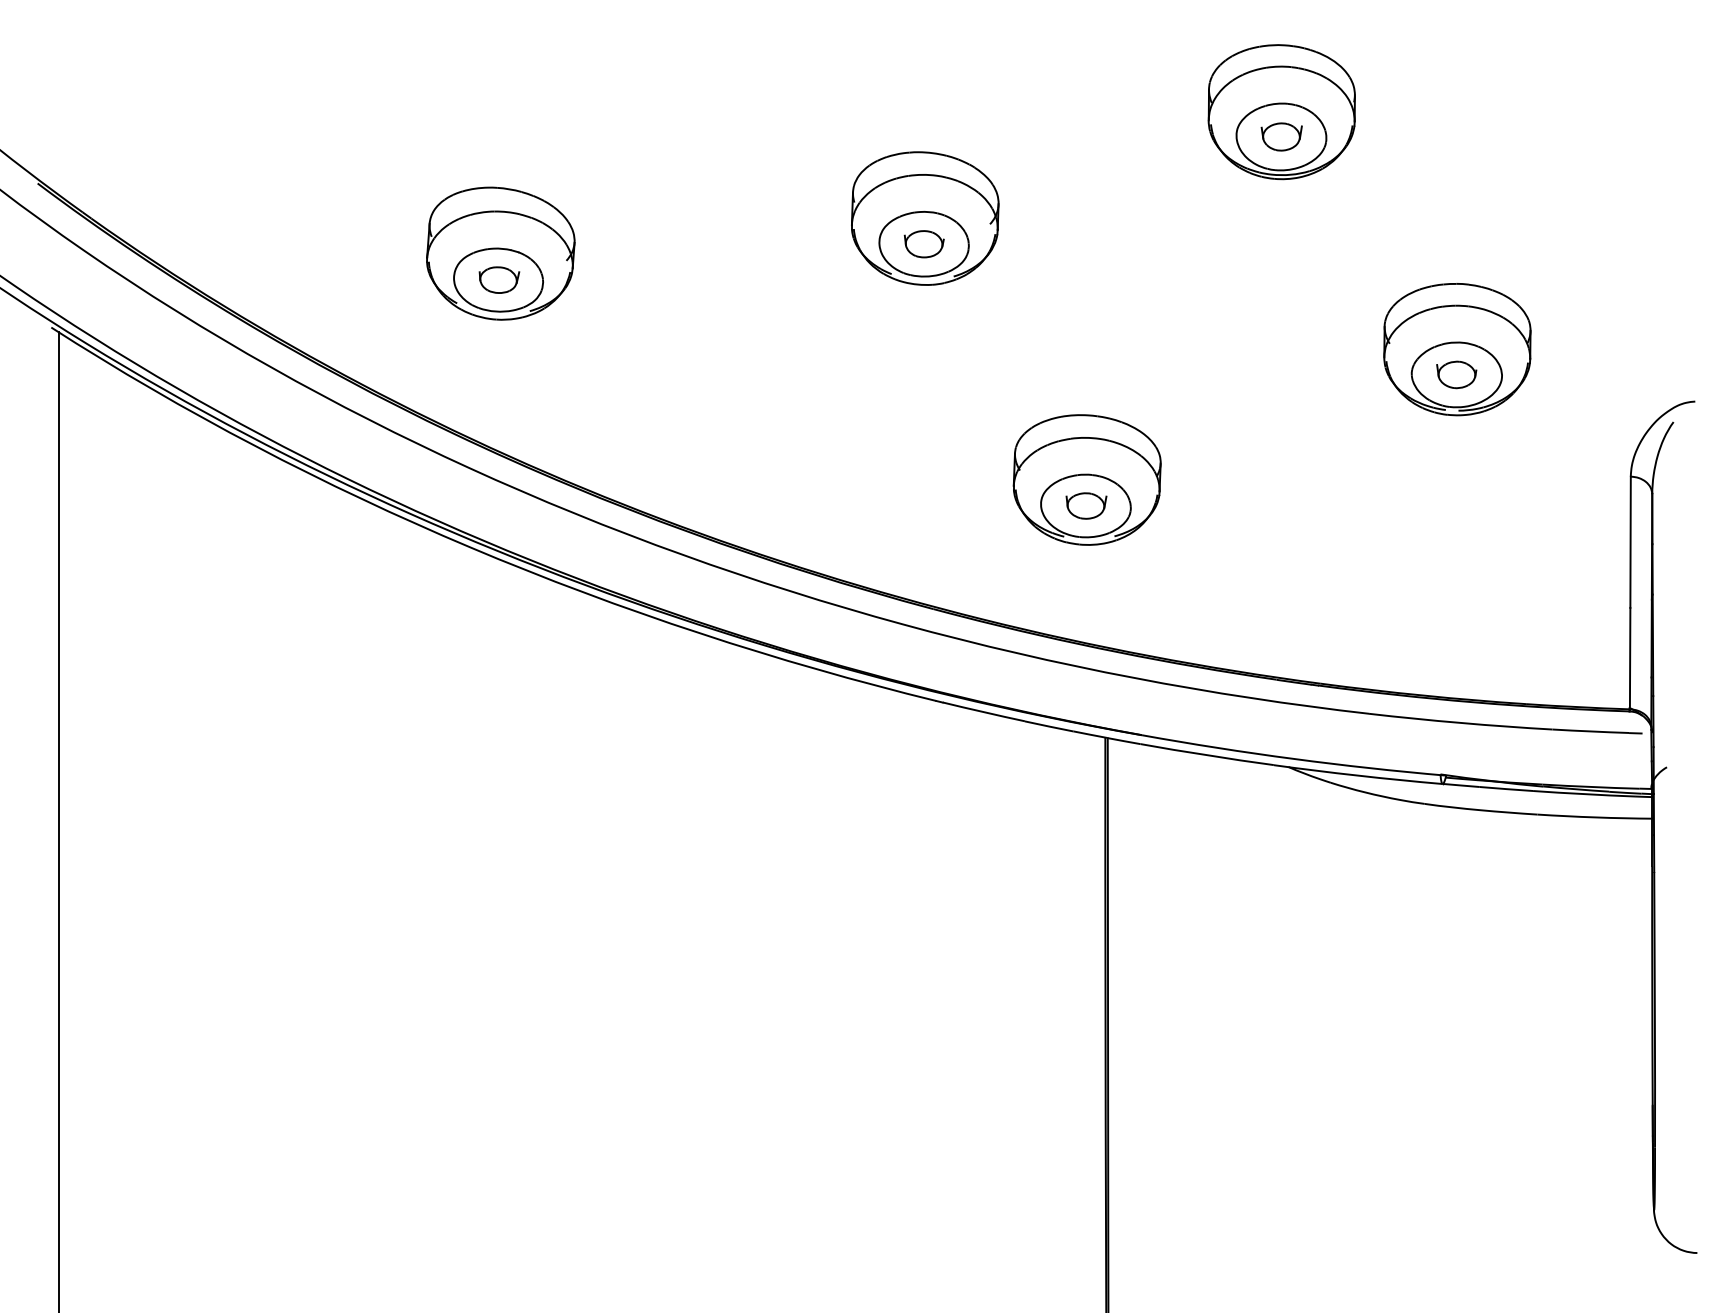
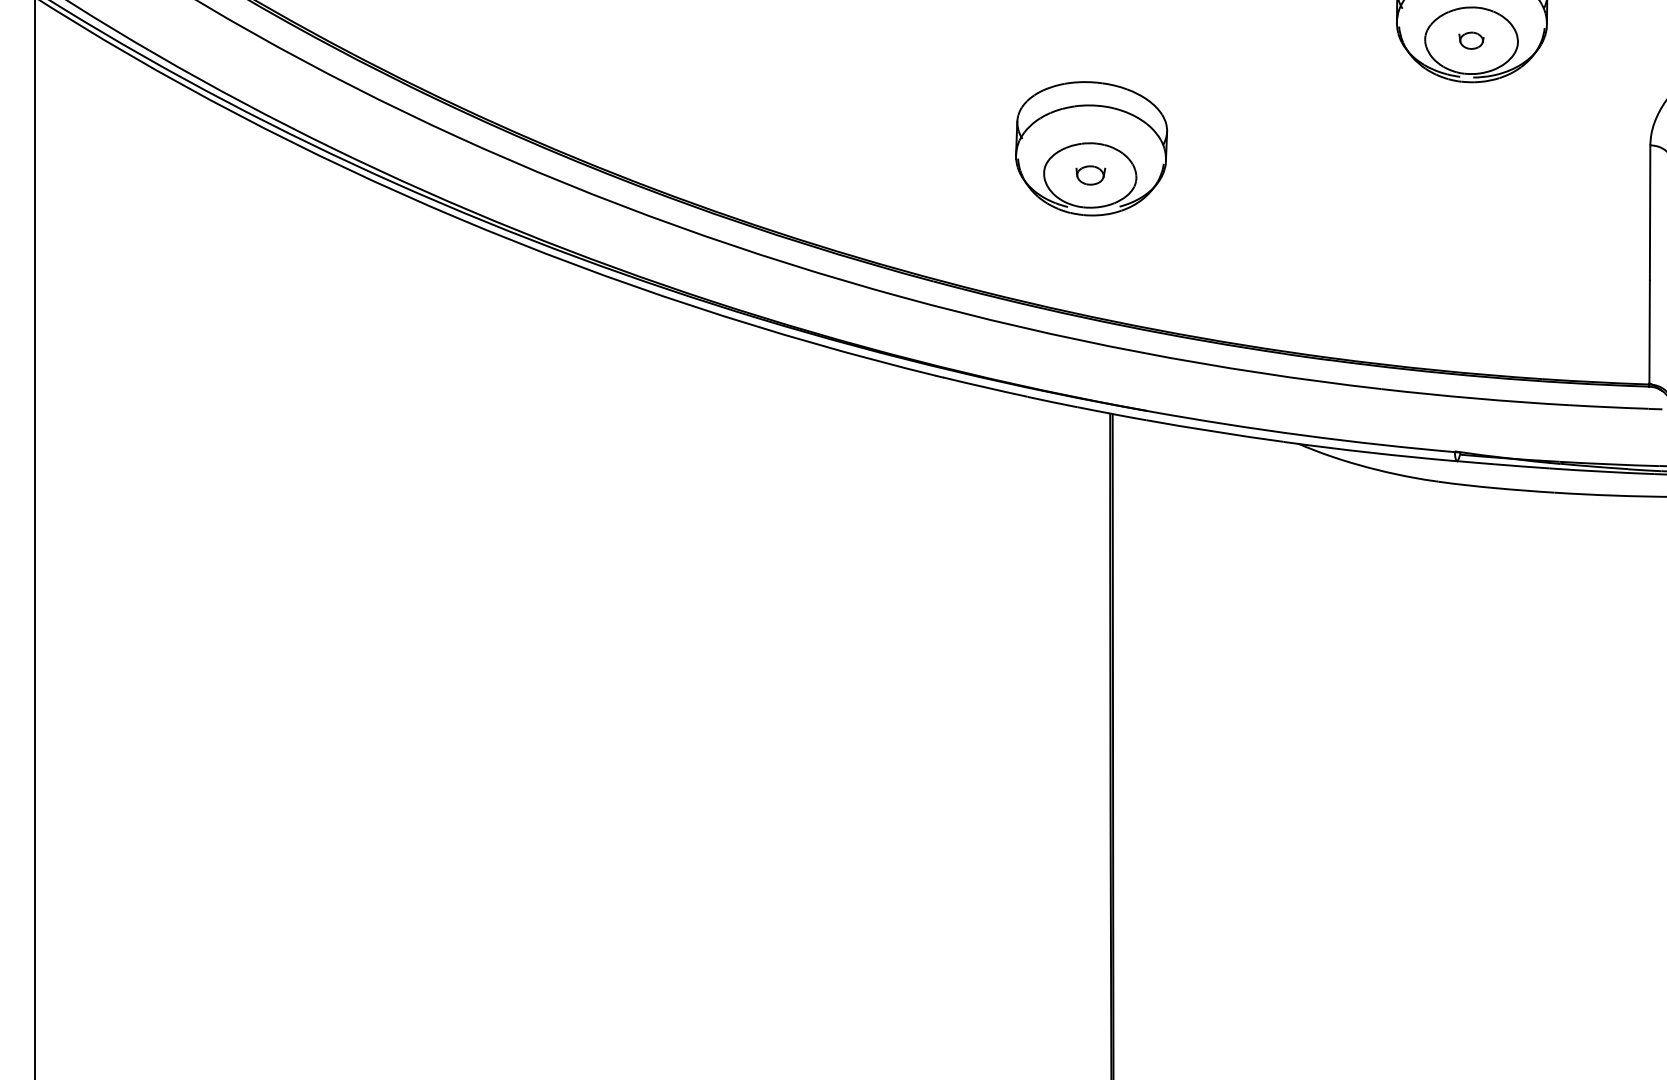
part: (1456, 374) -> (1471, 40), size x0.6
part: (1086, 505) -> (1090, 174), size x0.7

